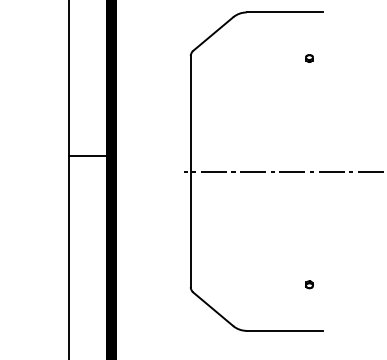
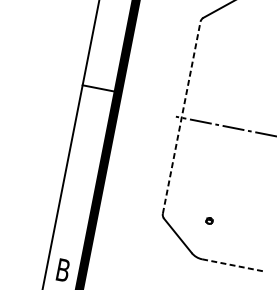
line: (190, 171) -> (181, 117), solid -> dashed
part: (309, 284) -> (209, 220), moved
line: (285, 330) -> (234, 265), solid -> dashed

